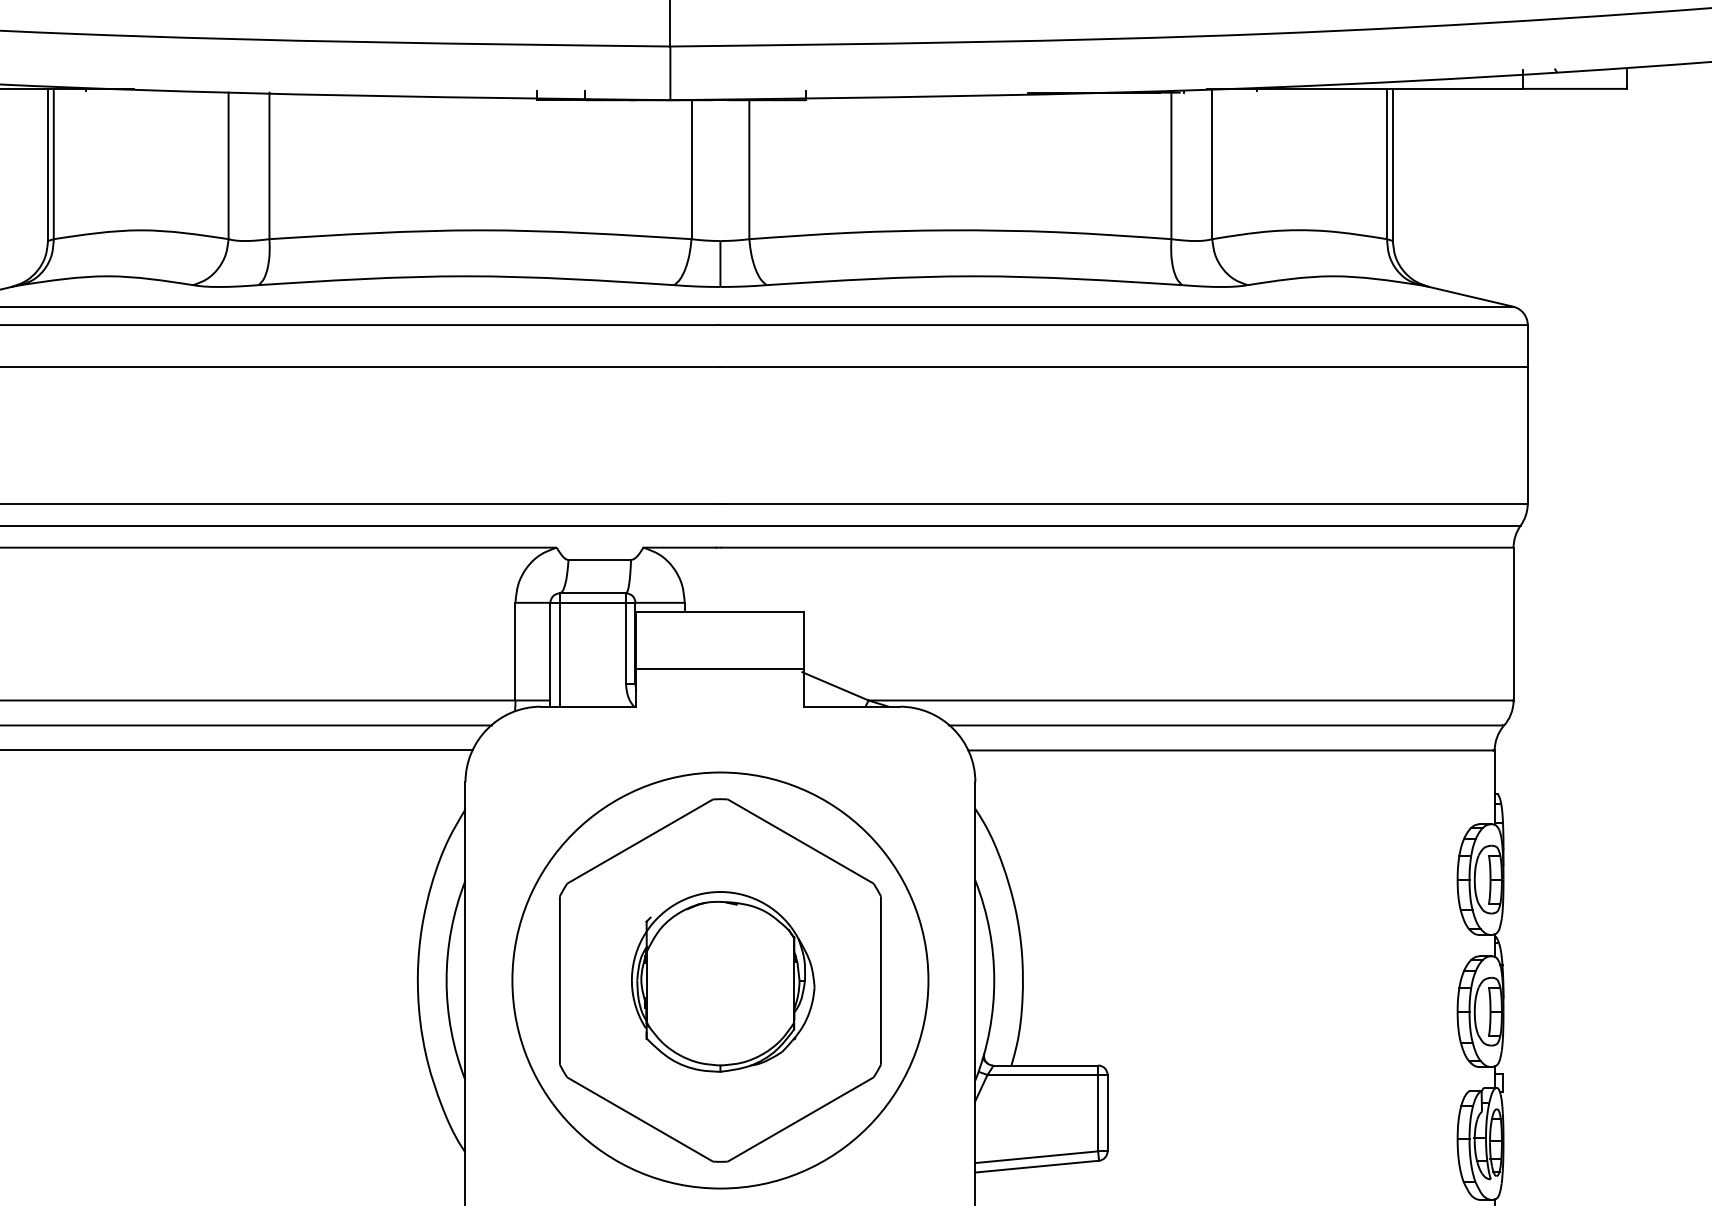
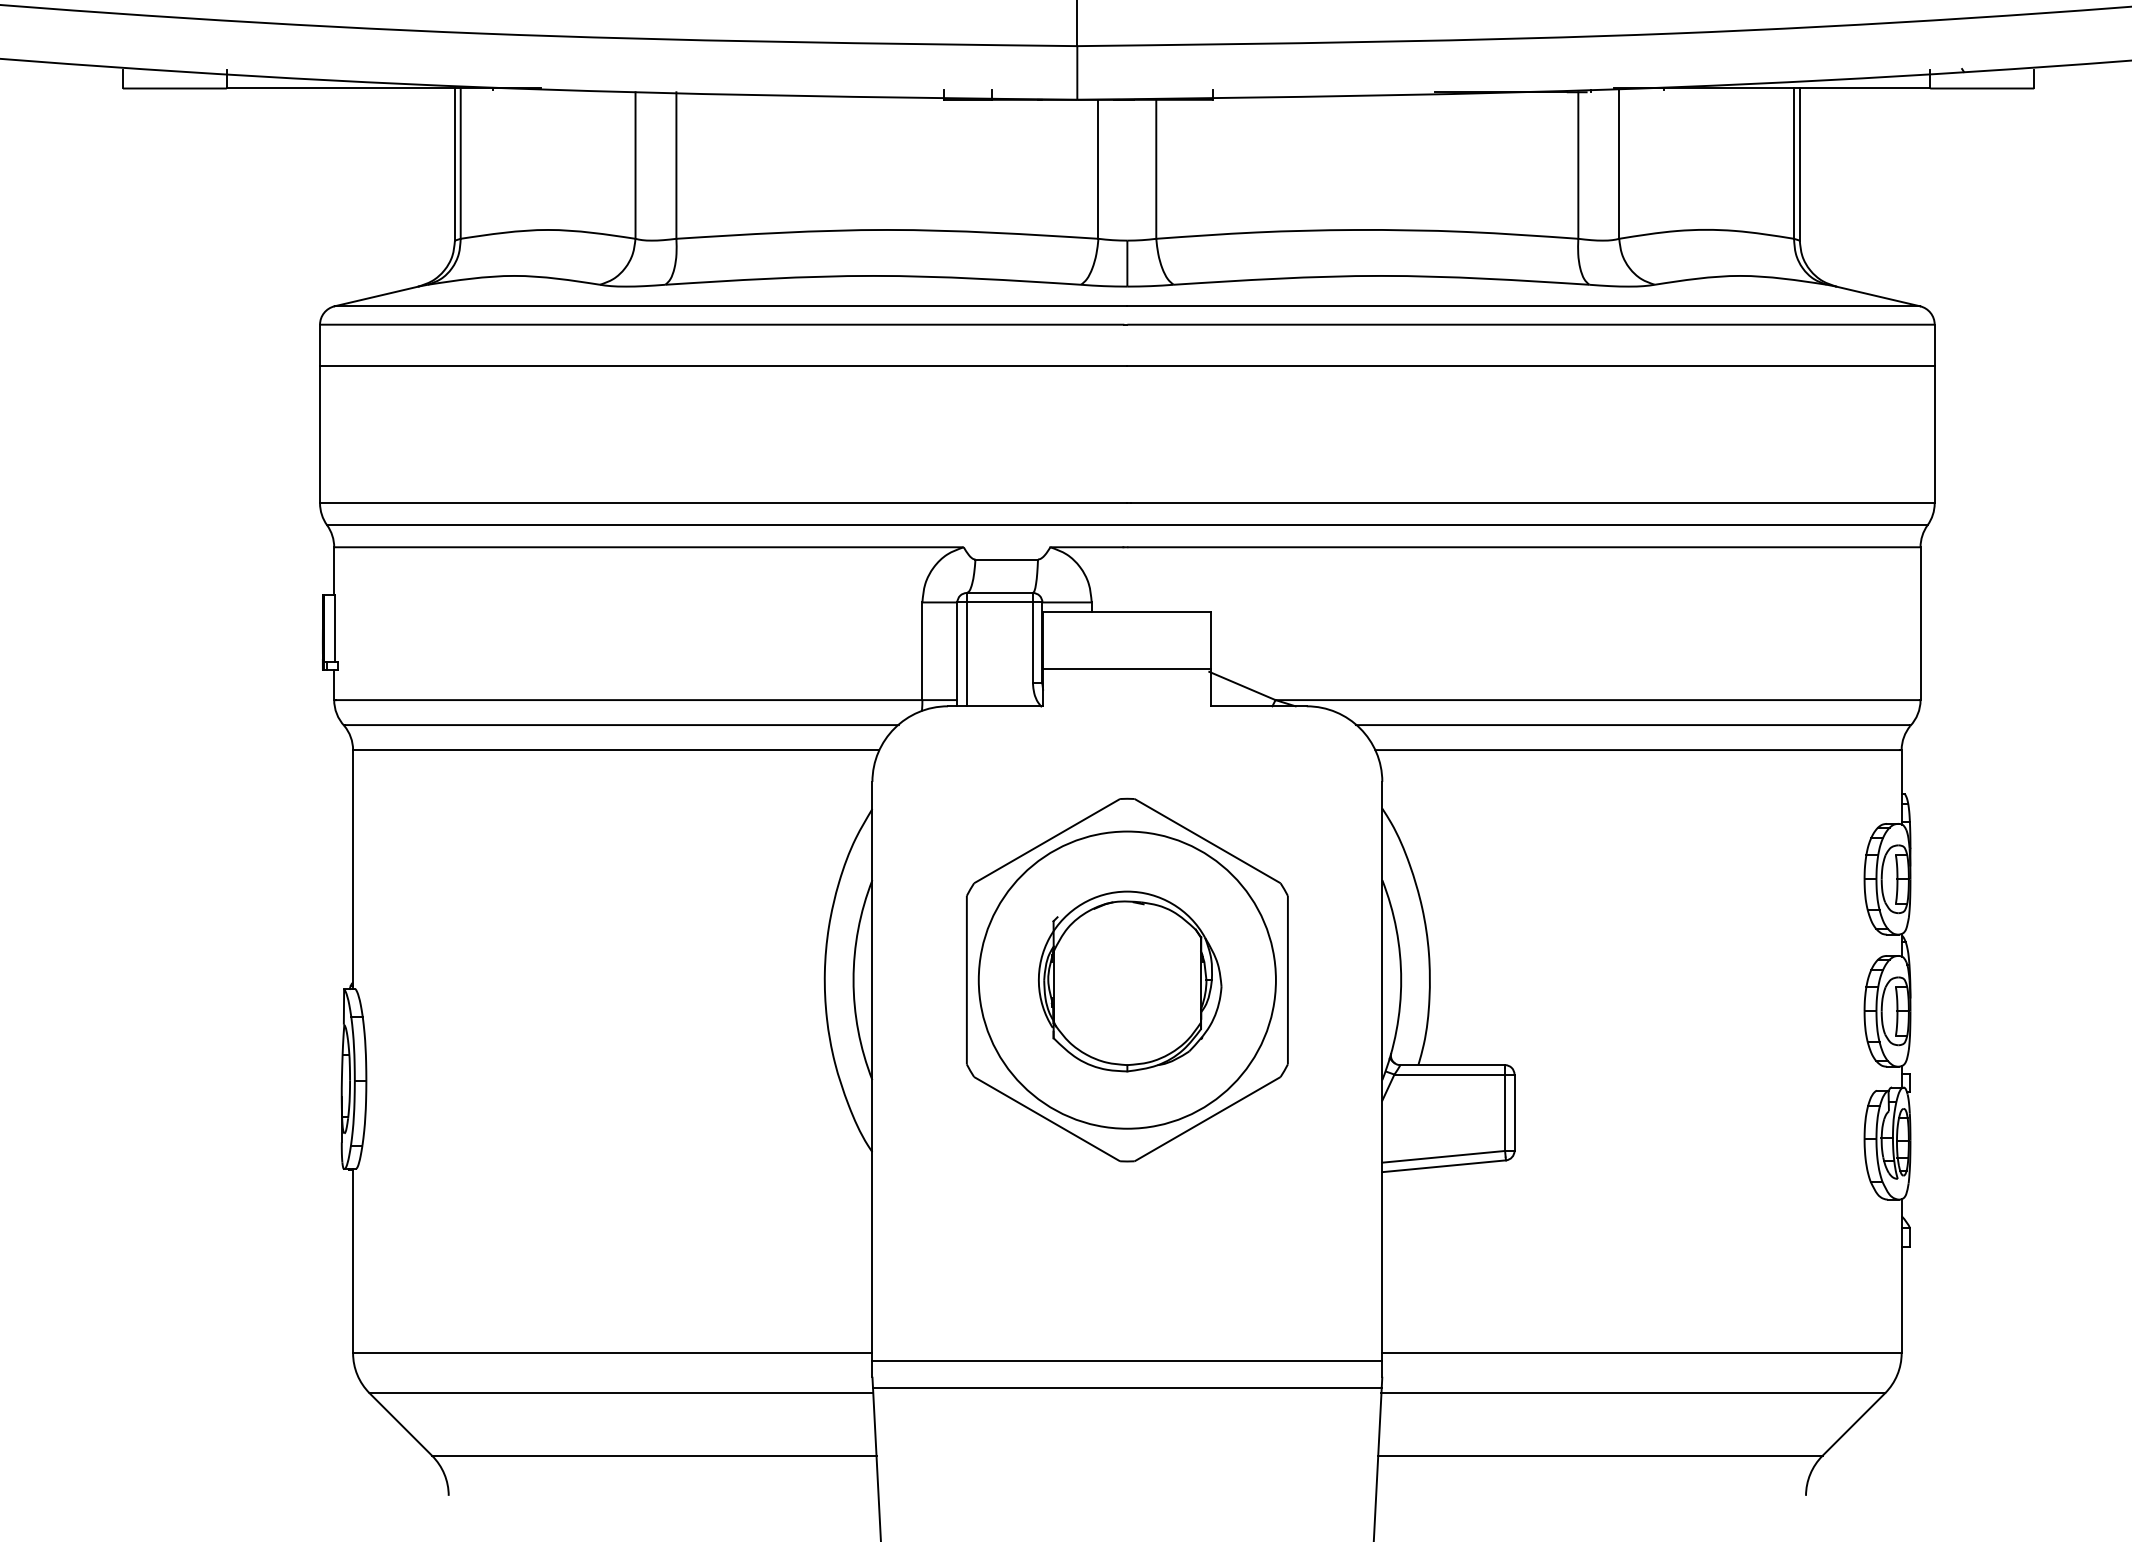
circle: (719, 979) -> (1126, 979), size x0.71

